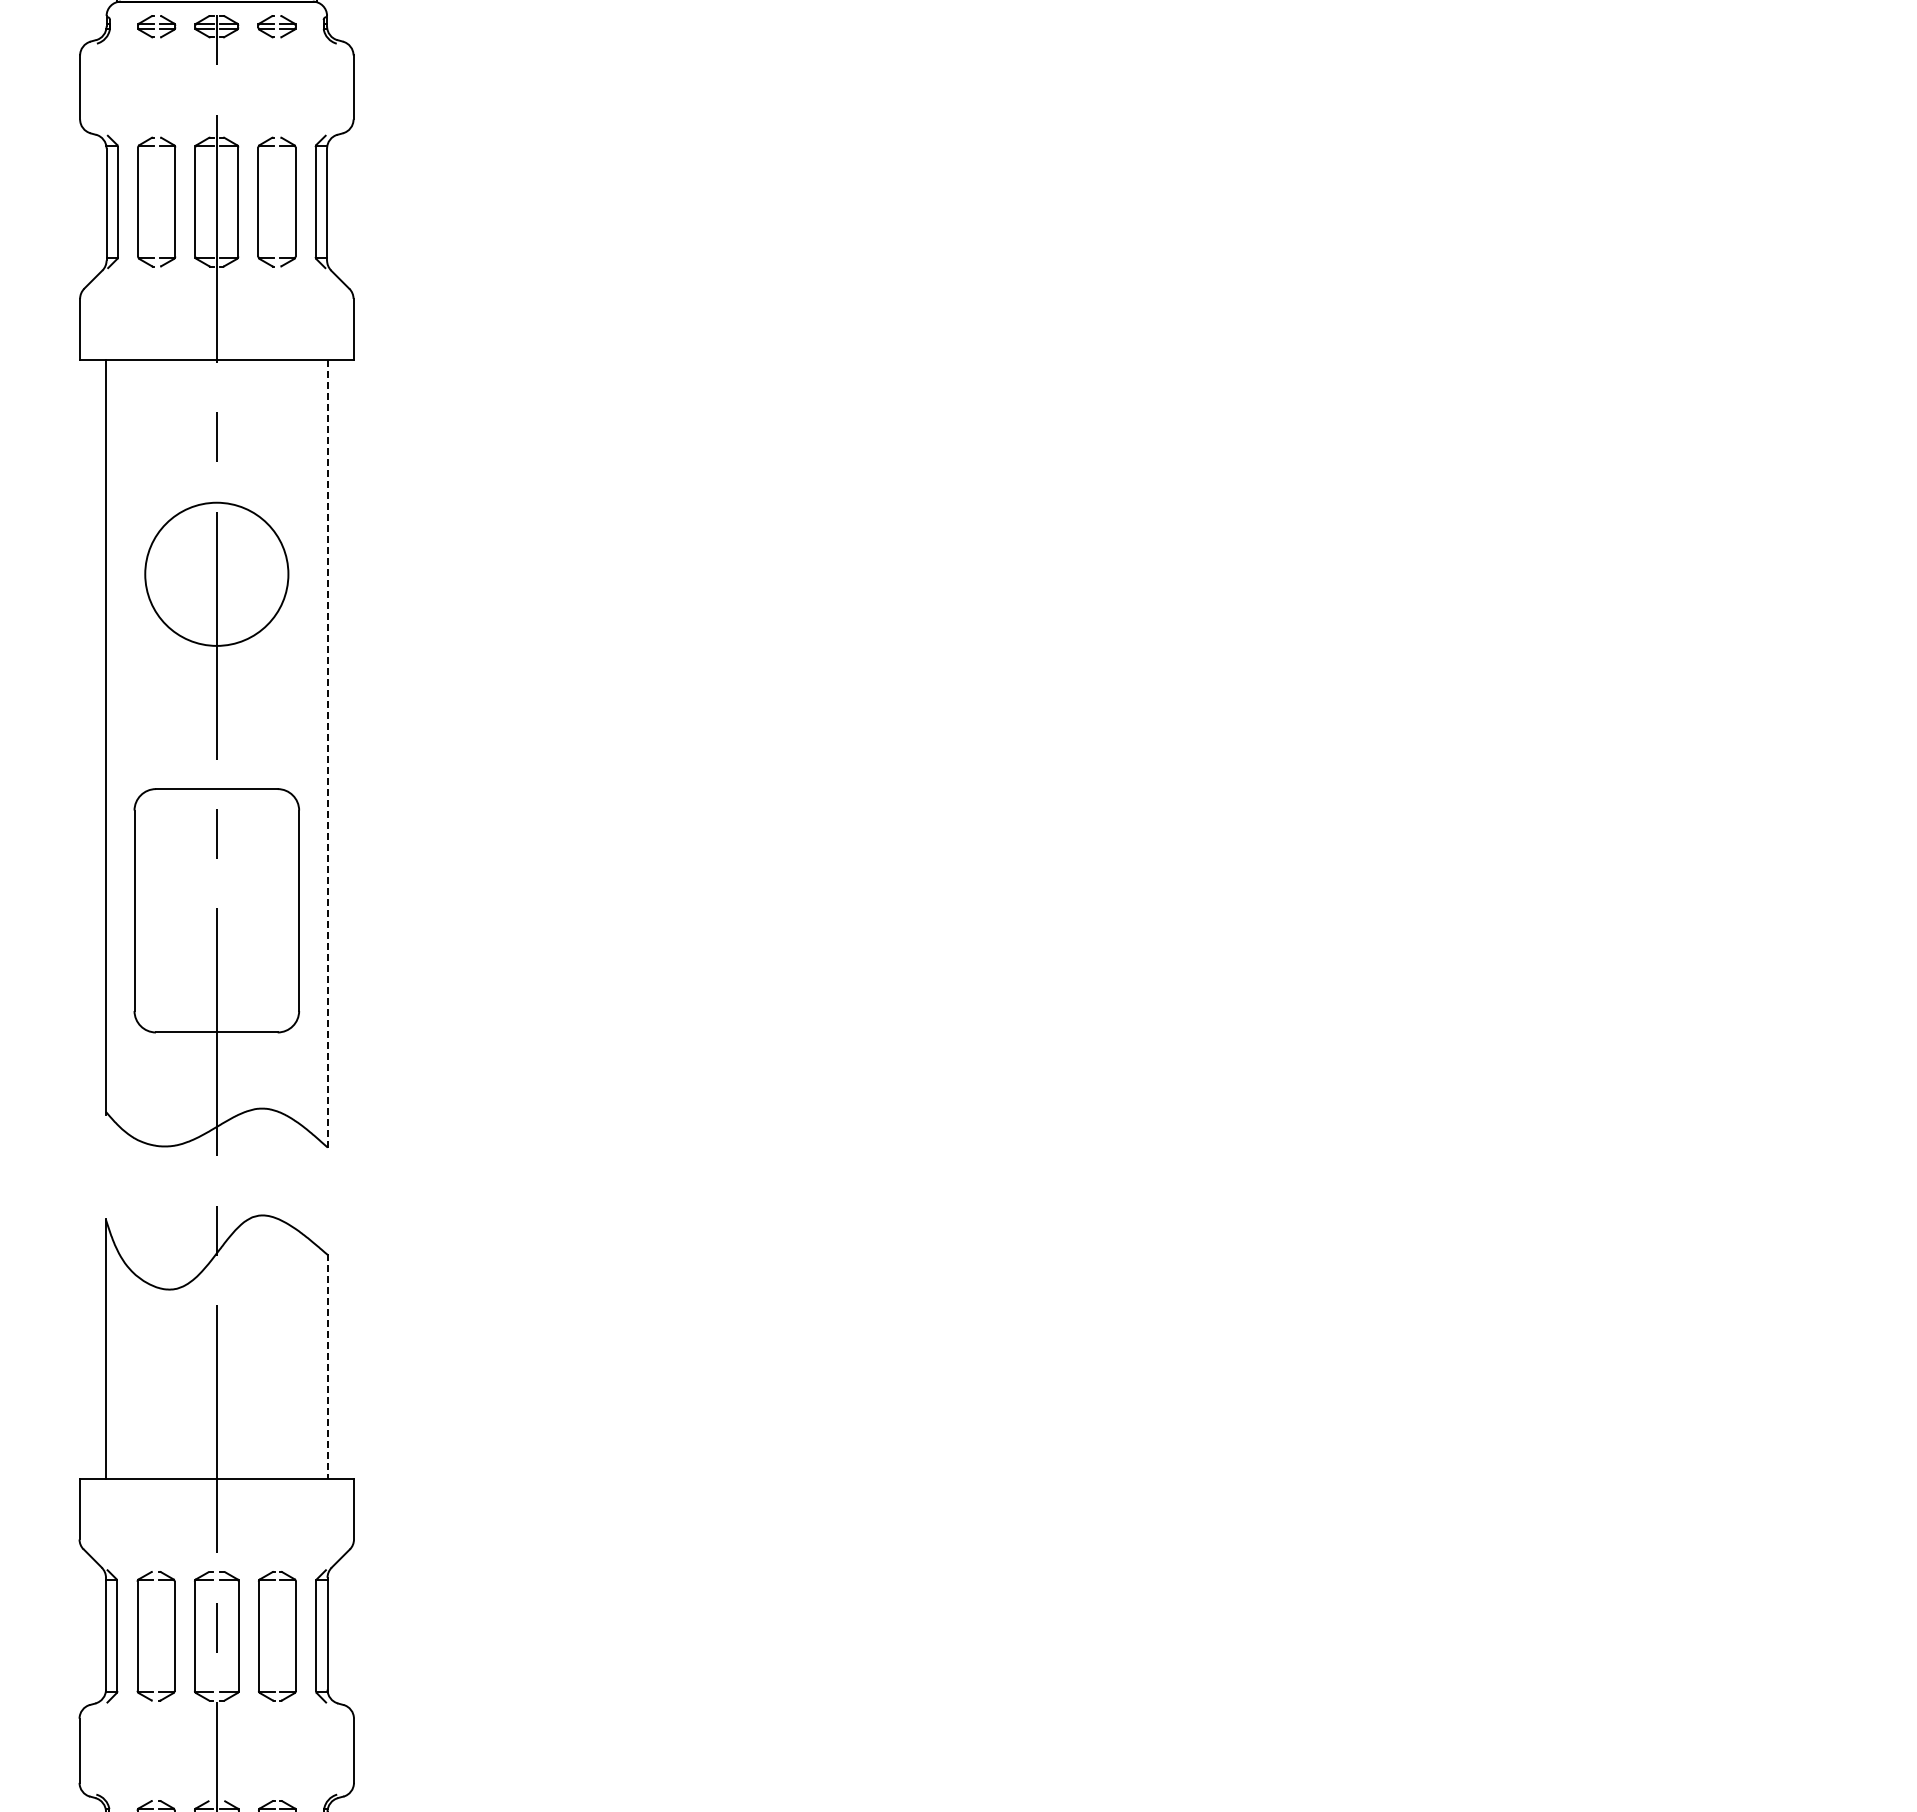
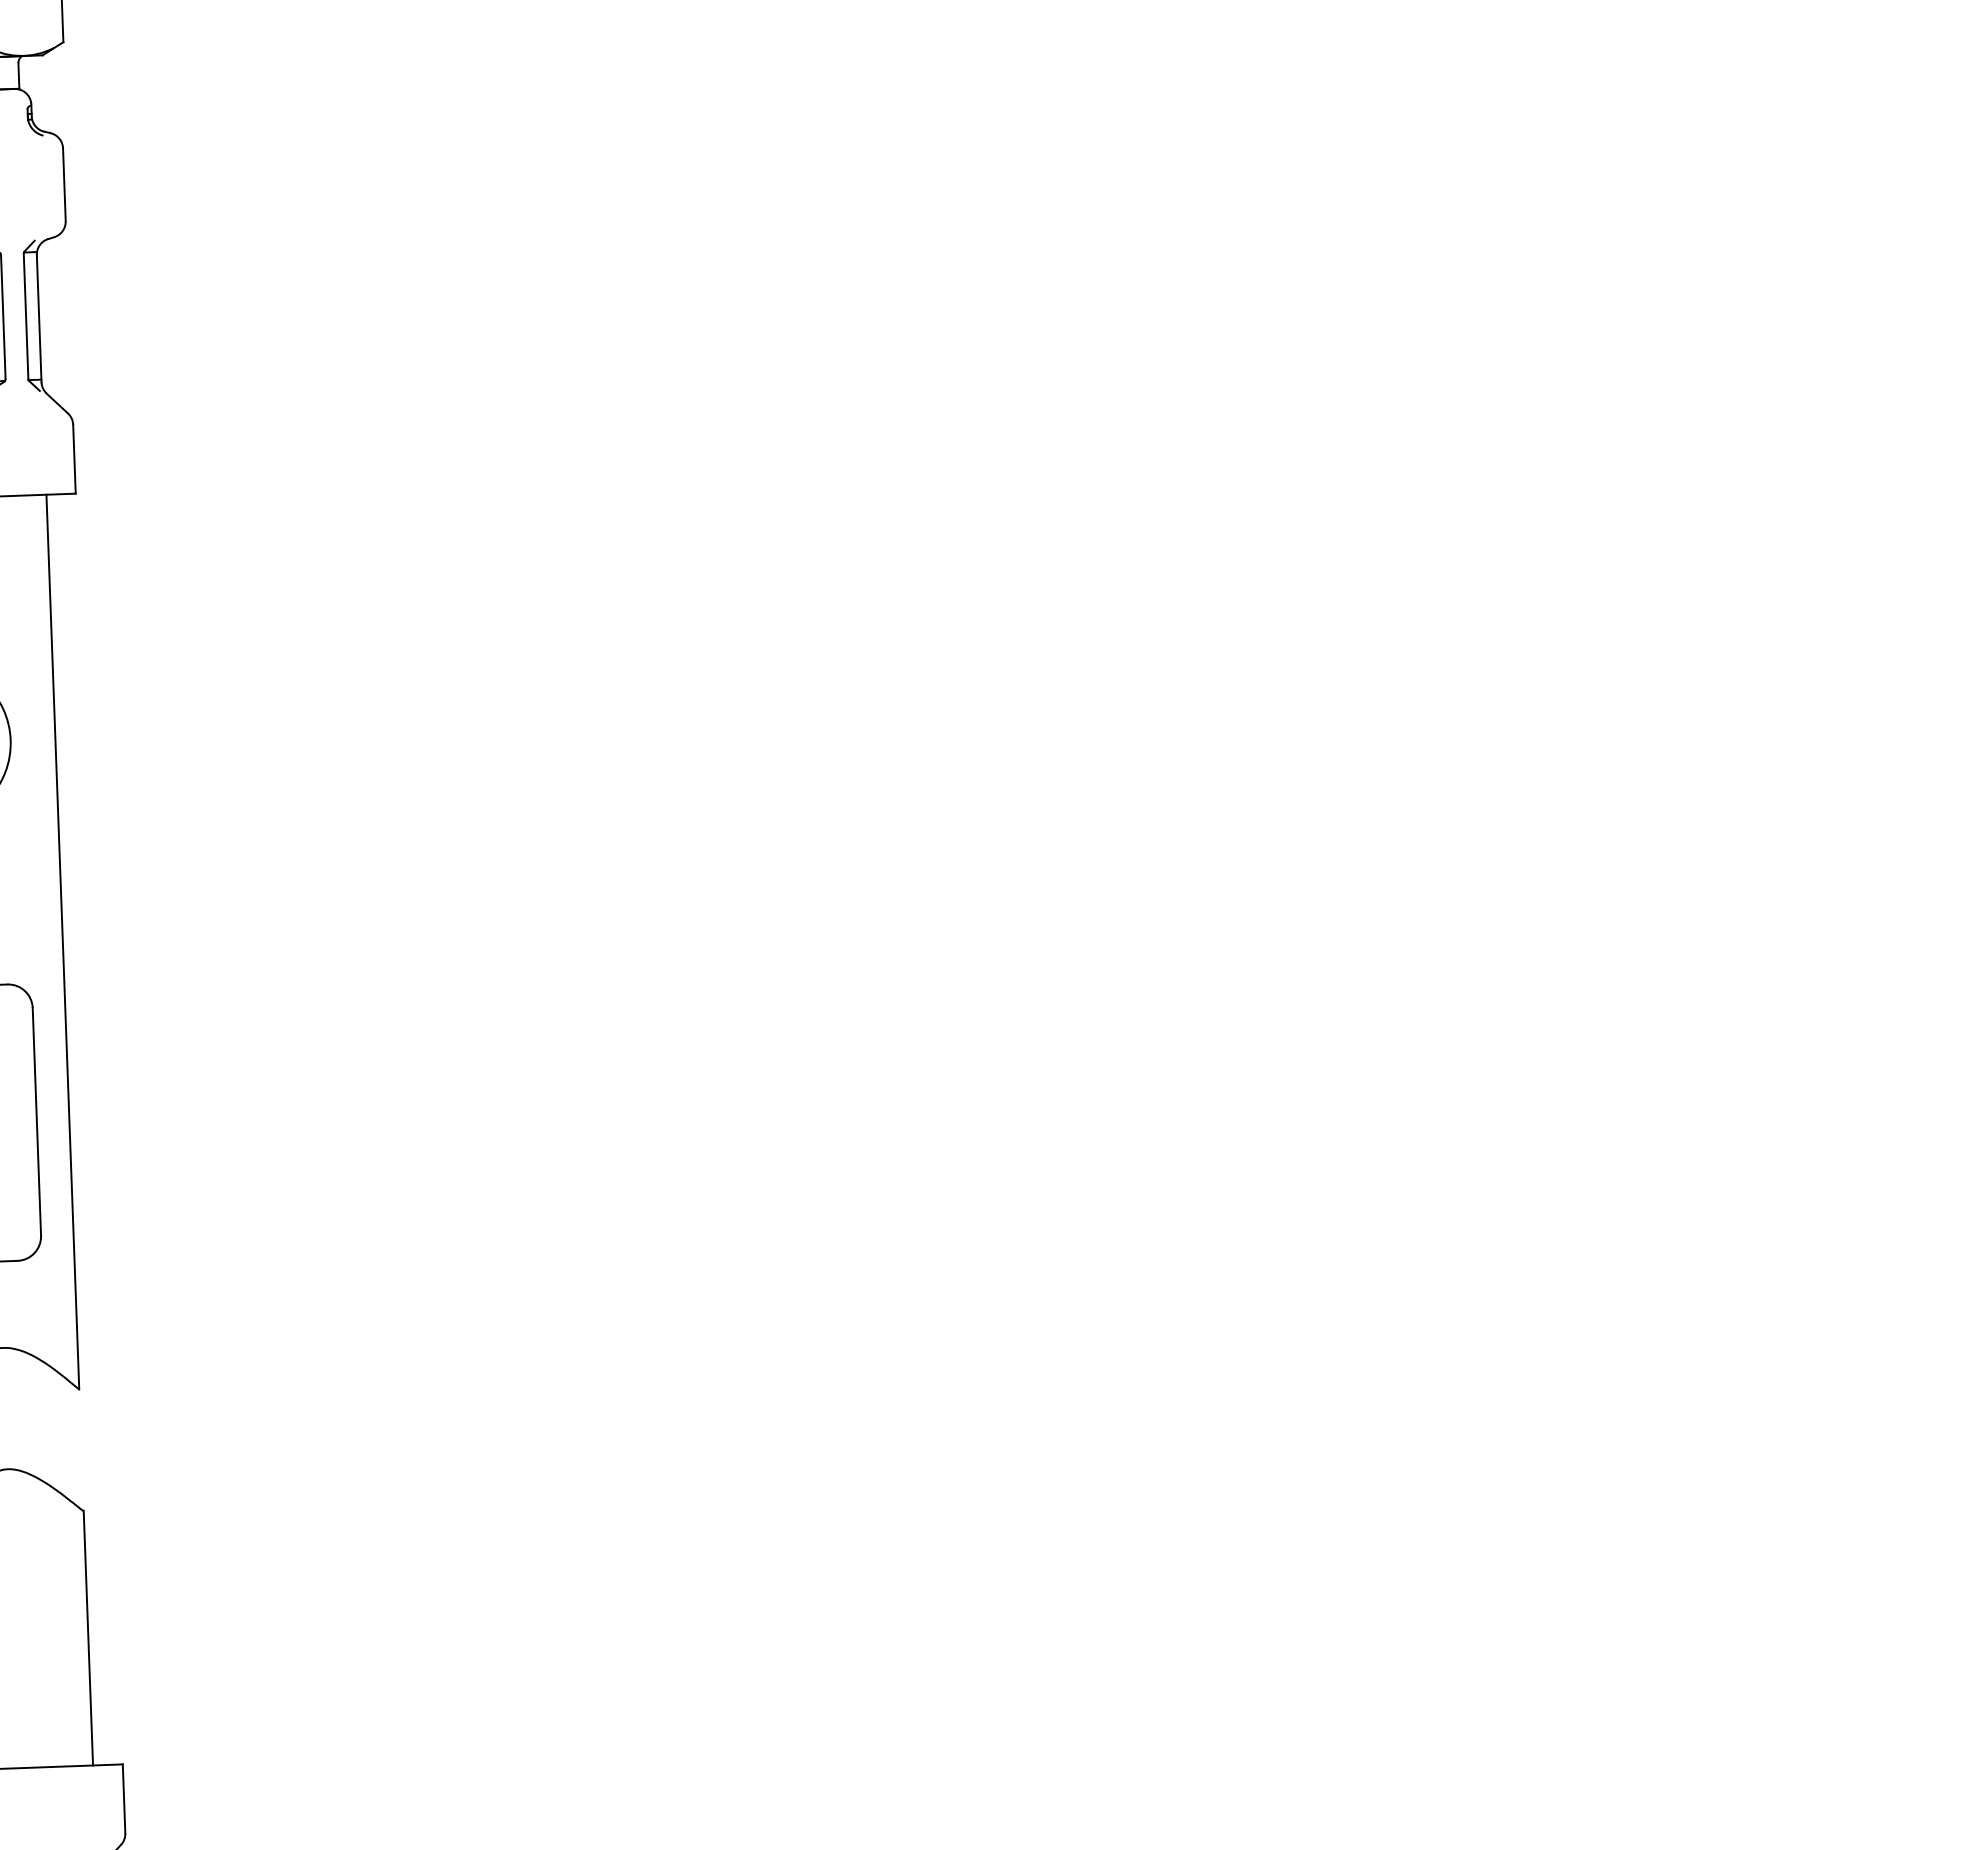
line: (327, 753) -> (62, 942), dashed -> solid
line: (327, 1367) -> (88, 1639), dashed -> solid

